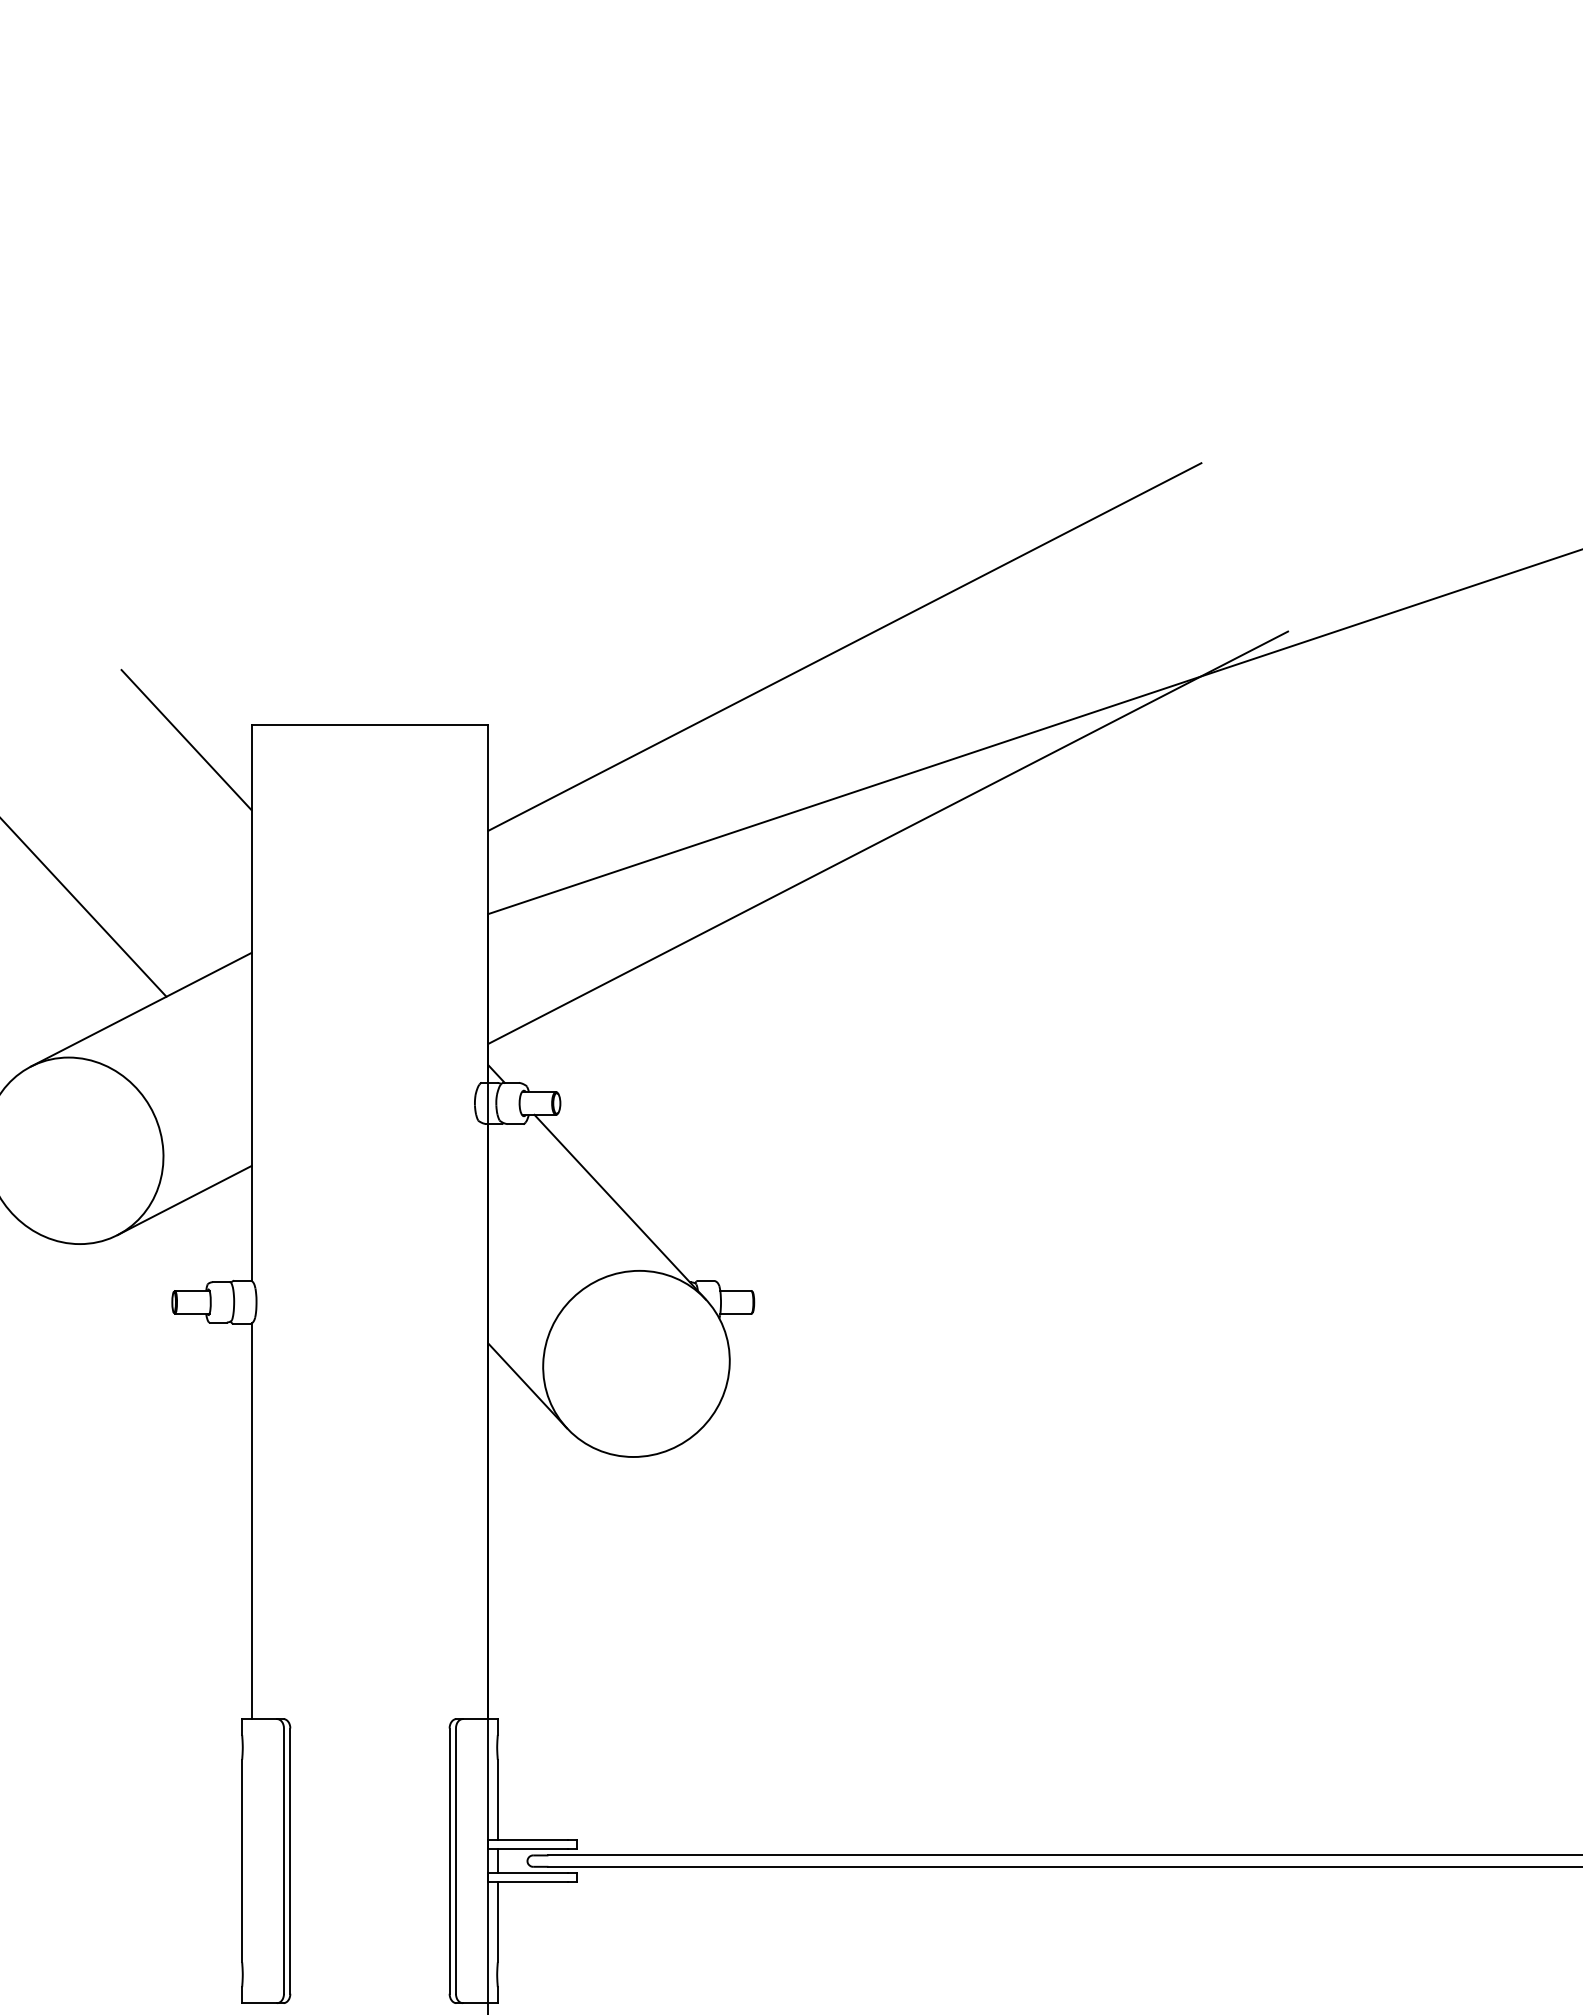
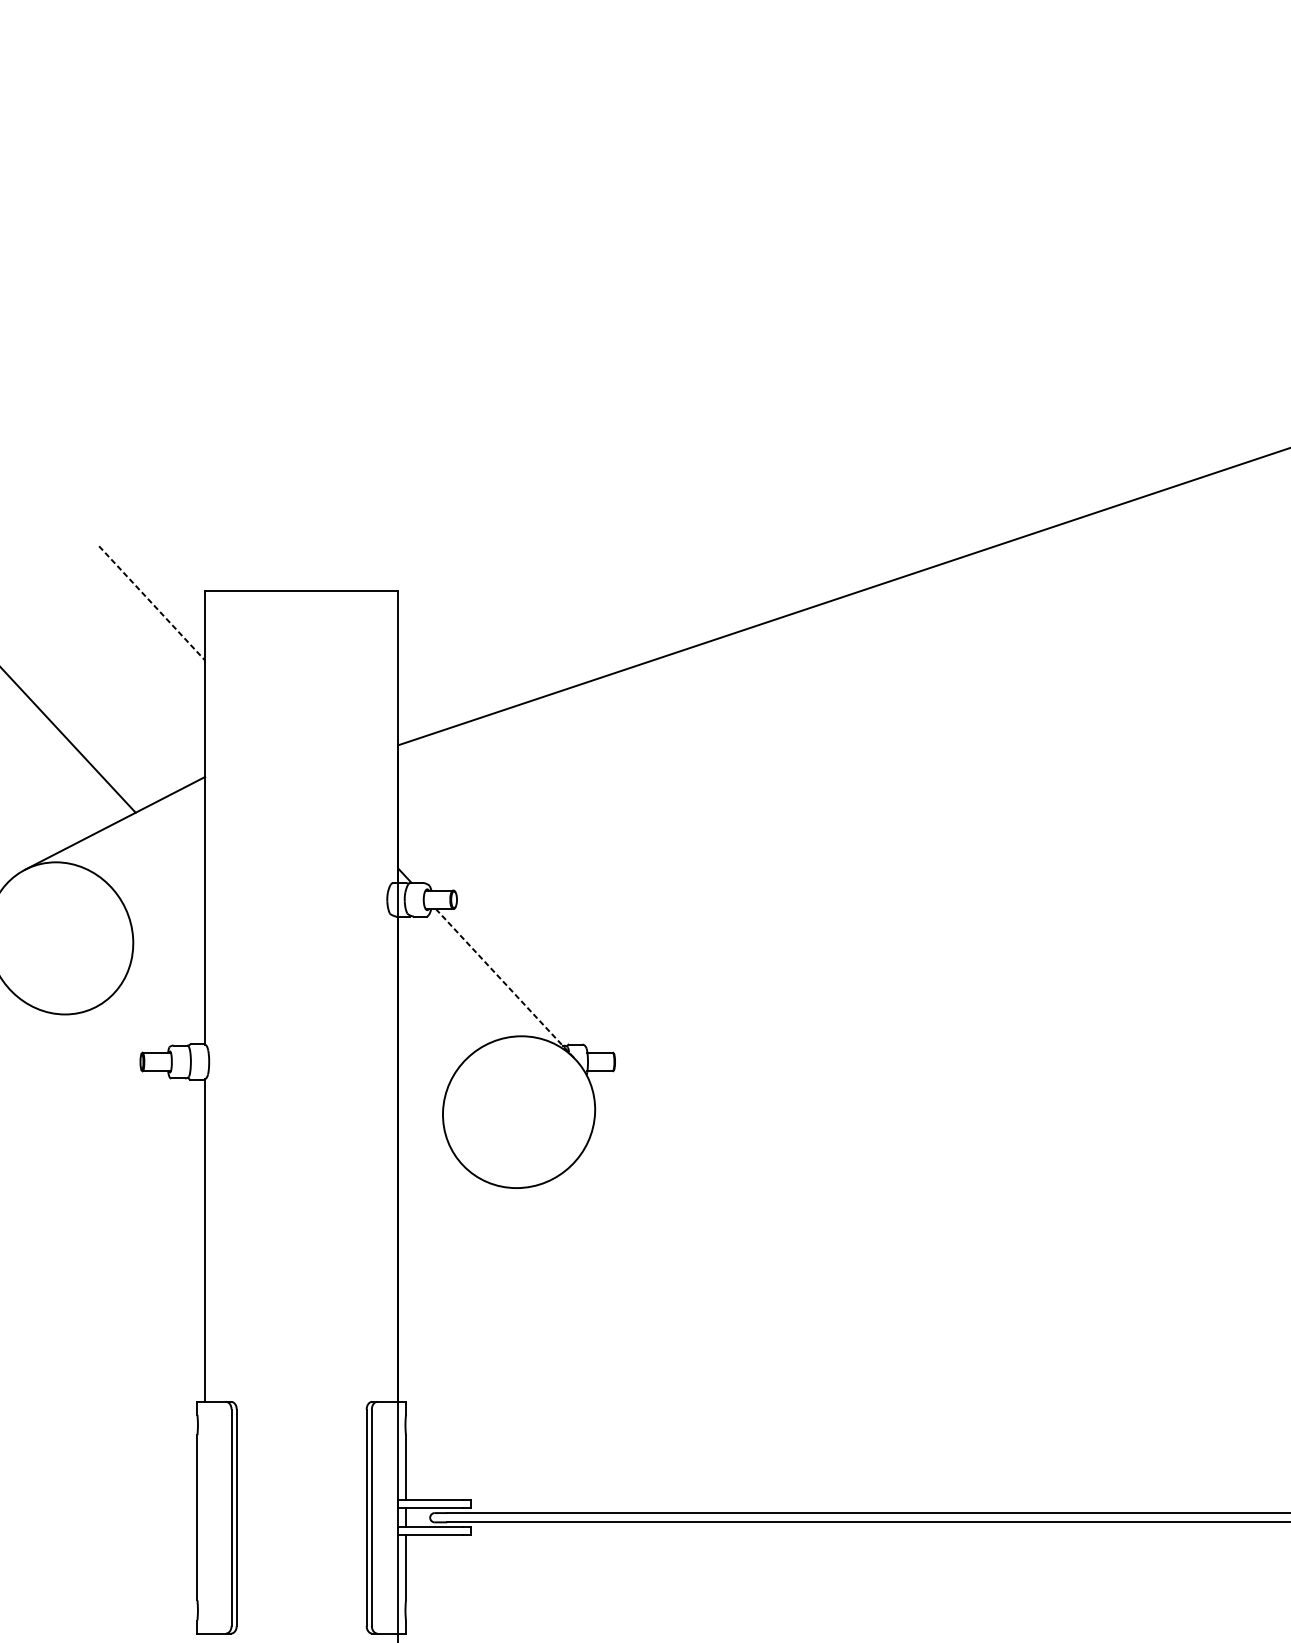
line: (844, 646) -> (688, 527), removed
line: (186, 740) -> (152, 603), solid -> dashed
line: (888, 837) -> (724, 682), removed
line: (184, 1200) -> (150, 978), removed
line: (620, 1207) -> (506, 984), solid -> dashed
line: (527, 1385) -> (430, 1129), removed

